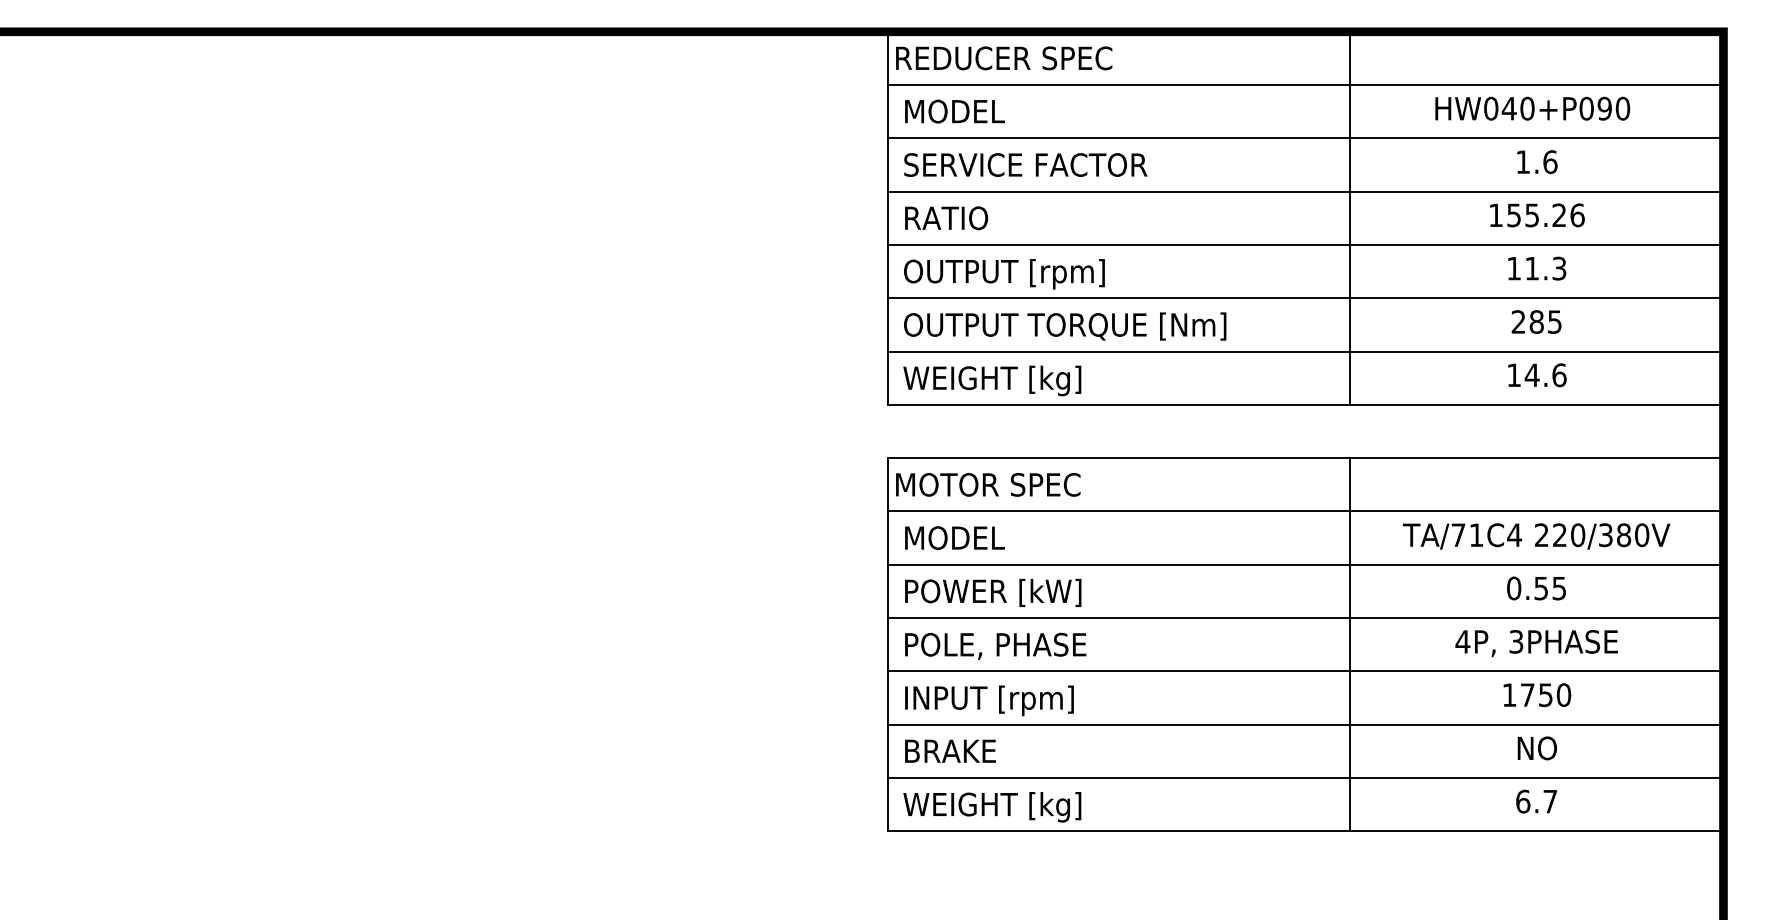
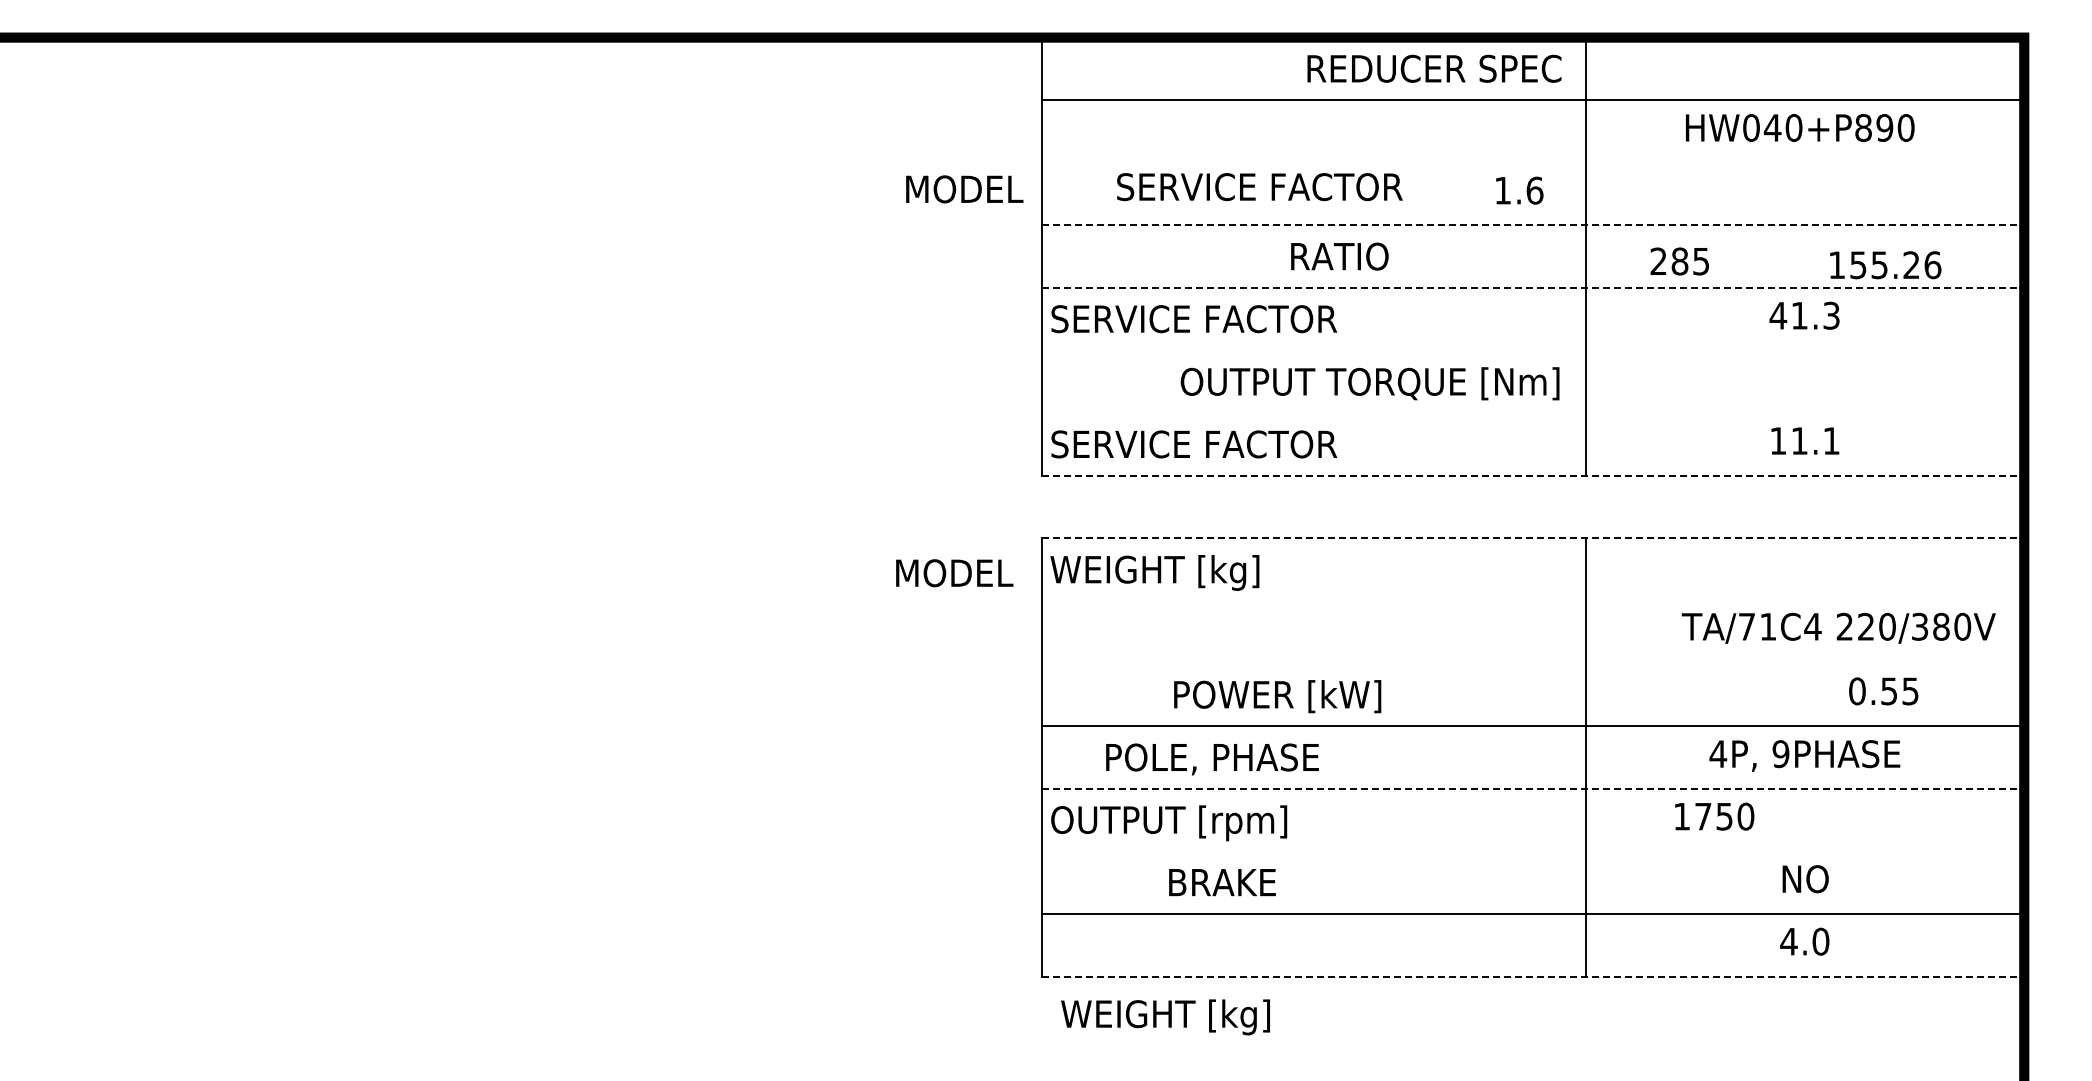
text: (1004, 58) -> (1434, 68), moved
text: (1586, 108) -> (1863, 127), HW040+P090 -> HW040+P890
text: (954, 111) -> (964, 189), moved
line: (1305, 138) -> (1533, 162), removed
text: (1537, 161) -> (1519, 190), moved
text: (1025, 165) -> (1259, 187), moved
line: (1305, 191) -> (1533, 225), solid -> dashed
text: (1537, 215) -> (1885, 265), moved
text: (946, 218) -> (1339, 256), moved
line: (1305, 244) -> (1533, 287), solid -> dashed
text: (1514, 268) -> (1778, 315), 11.3 -> 41.3
text: (1016, 274) -> (1194, 322), OUTPUT [rpm] -> SERVICE FACTOR
line: (1305, 298) -> (1533, 350), removed
text: (1536, 322) -> (1679, 261), moved
text: (1064, 326) -> (1369, 383), moved
line: (1305, 351) -> (1533, 413), removed
text: (1545, 374) -> (1815, 440), 14.6 -> 11.1
text: (1016, 380) -> (1194, 447), WEIGHT [kg] -> SERVICE FACTOR
line: (1305, 404) -> (1533, 475), solid -> dashed
line: (1305, 458) -> (1533, 538), solid -> dashed
text: (987, 487) -> (1159, 572), MOTOR SPEC -> WEIGHT [kg]
line: (1305, 511) -> (1533, 600), removed
text: (1536, 535) -> (1838, 627), moved
text: (954, 538) -> (954, 573), moved
line: (1305, 564) -> (1533, 663), removed
text: (1536, 588) -> (1883, 691), moved
text: (993, 592) -> (1277, 696), moved
text: (1515, 641) -> (1780, 753), 3PHASE -> 9PHASE
text: (995, 646) -> (1212, 759), moved
line: (1305, 671) -> (1533, 788), solid -> dashed
text: (1537, 695) -> (1714, 816), moved
text: (995, 700) -> (1169, 823), INPUT [rpm] -> OUTPUT [rpm]
line: (1305, 724) -> (1533, 851), removed
text: (950, 751) -> (1222, 882), moved
text: (1536, 801) -> (1804, 941), 6.7 -> 4.0
text: (992, 807) -> (1165, 1017), moved
line: (1305, 831) -> (1533, 976), solid -> dashed

